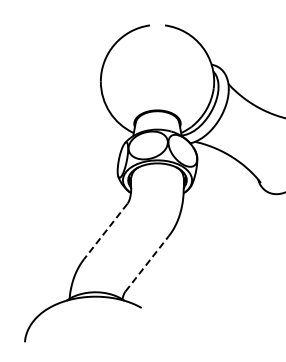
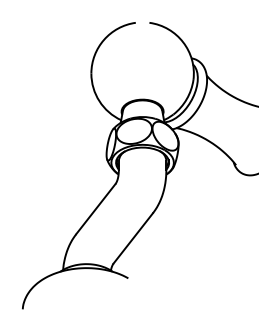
line: (105, 231) -> (95, 209), dashed -> solid
line: (147, 263) -> (133, 238), dashed -> solid

